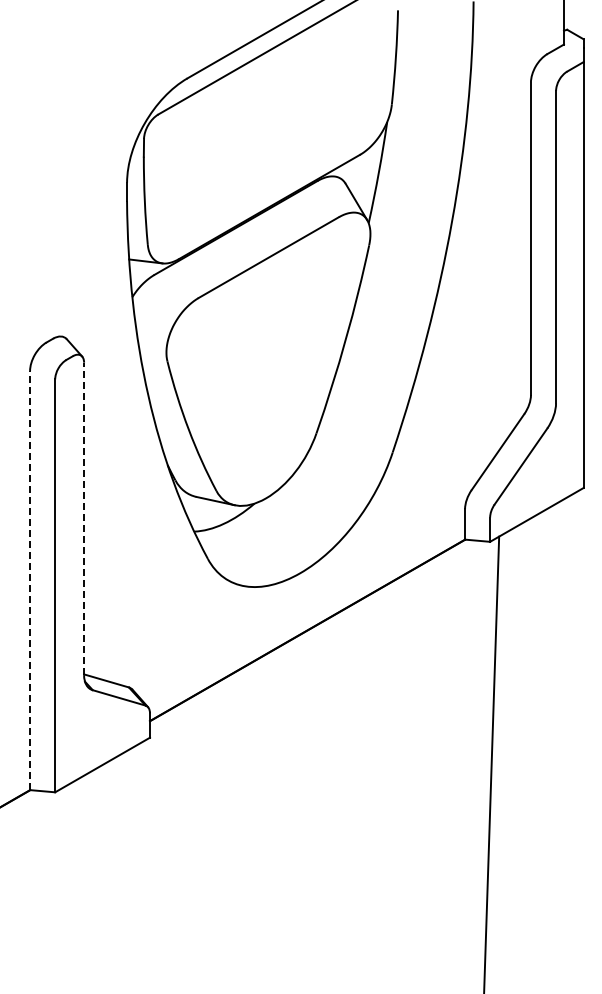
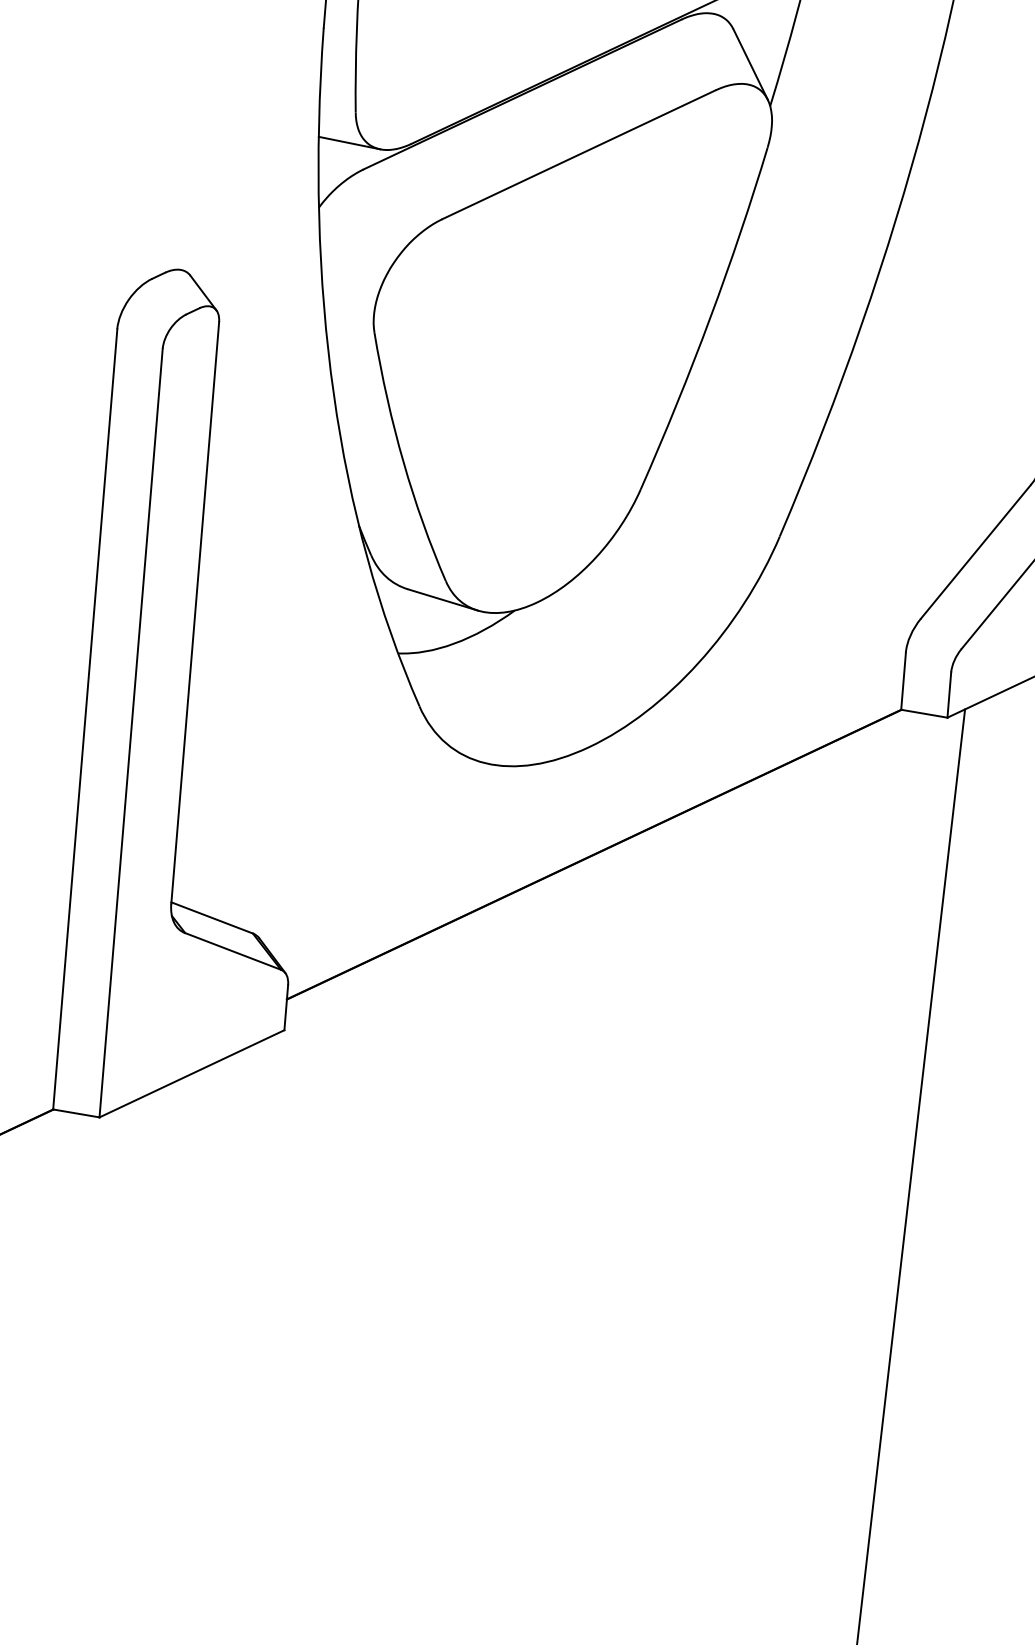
line: (84, 518) -> (195, 612), dashed -> solid
line: (30, 580) -> (85, 719), dashed -> solid

